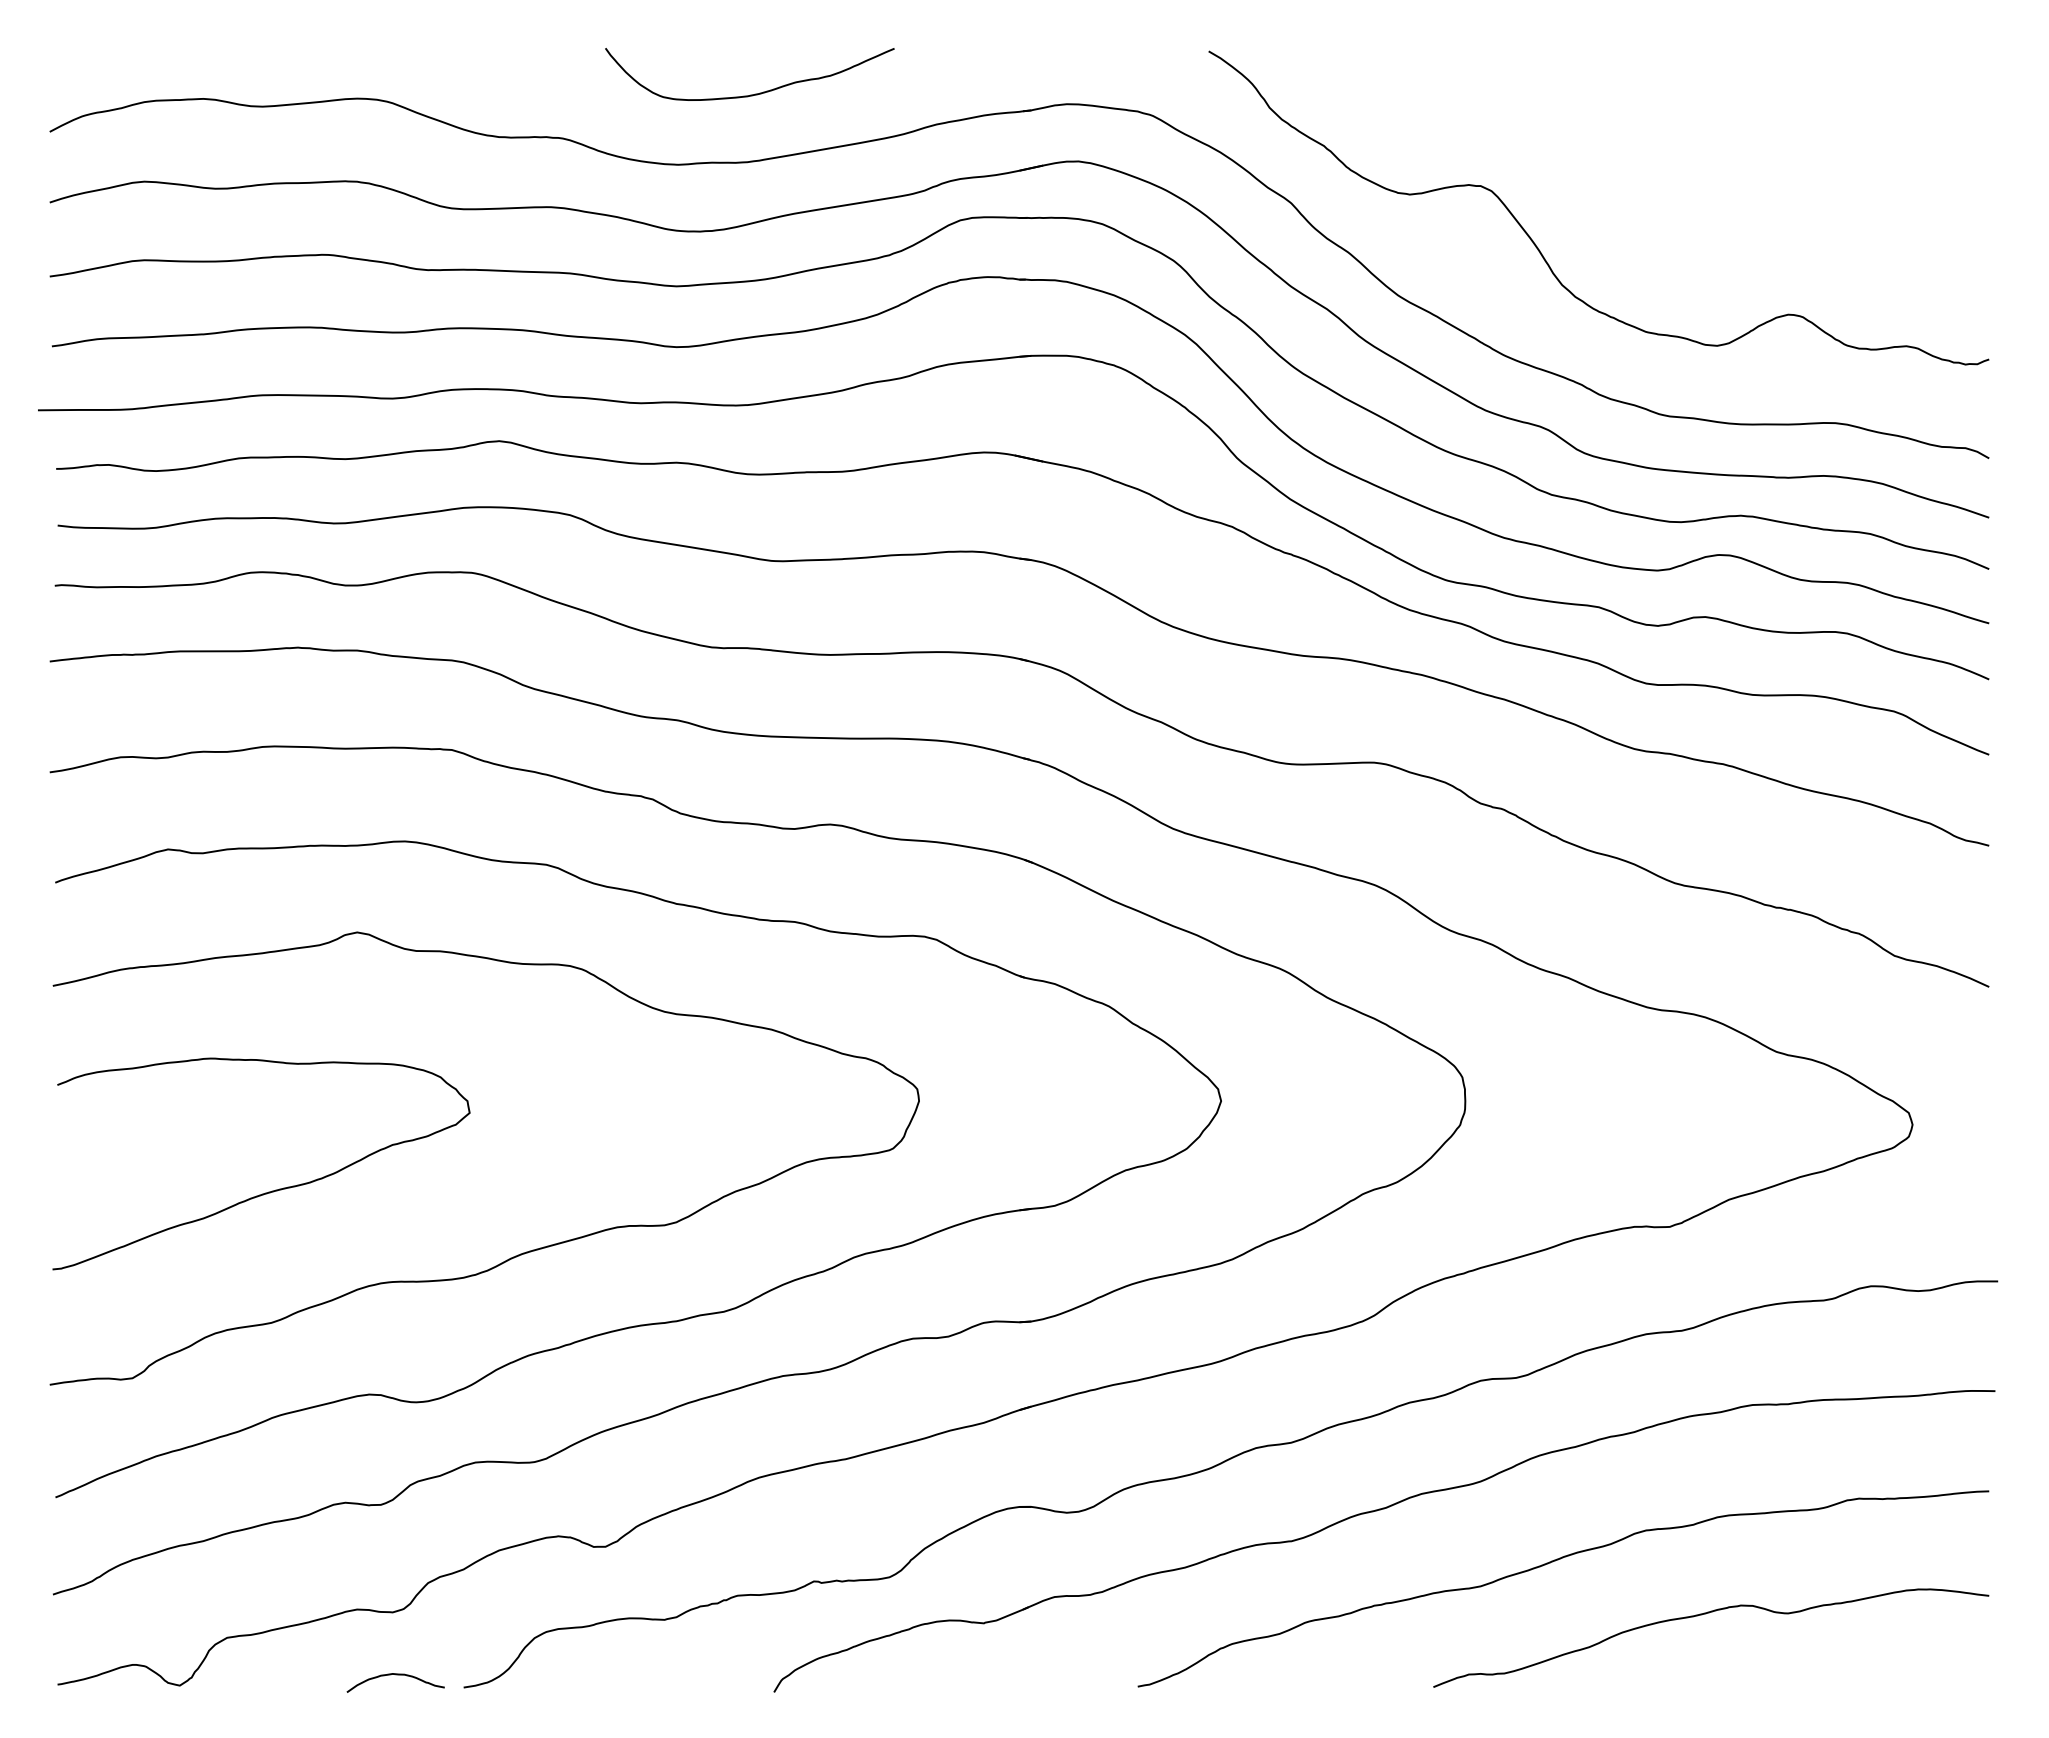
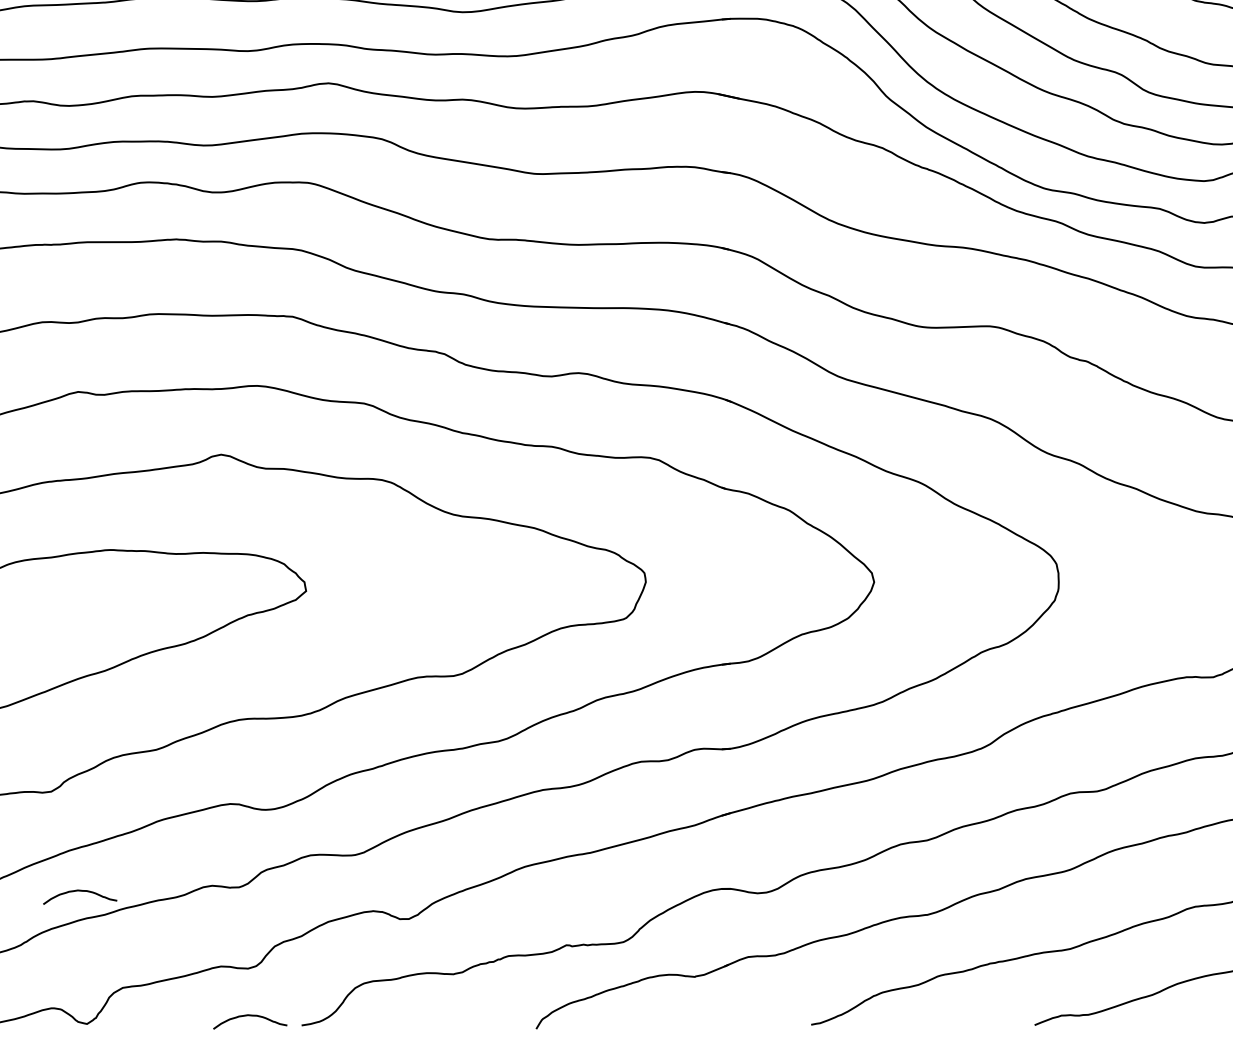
curve: (170, 1510) -> (80, 891), added

